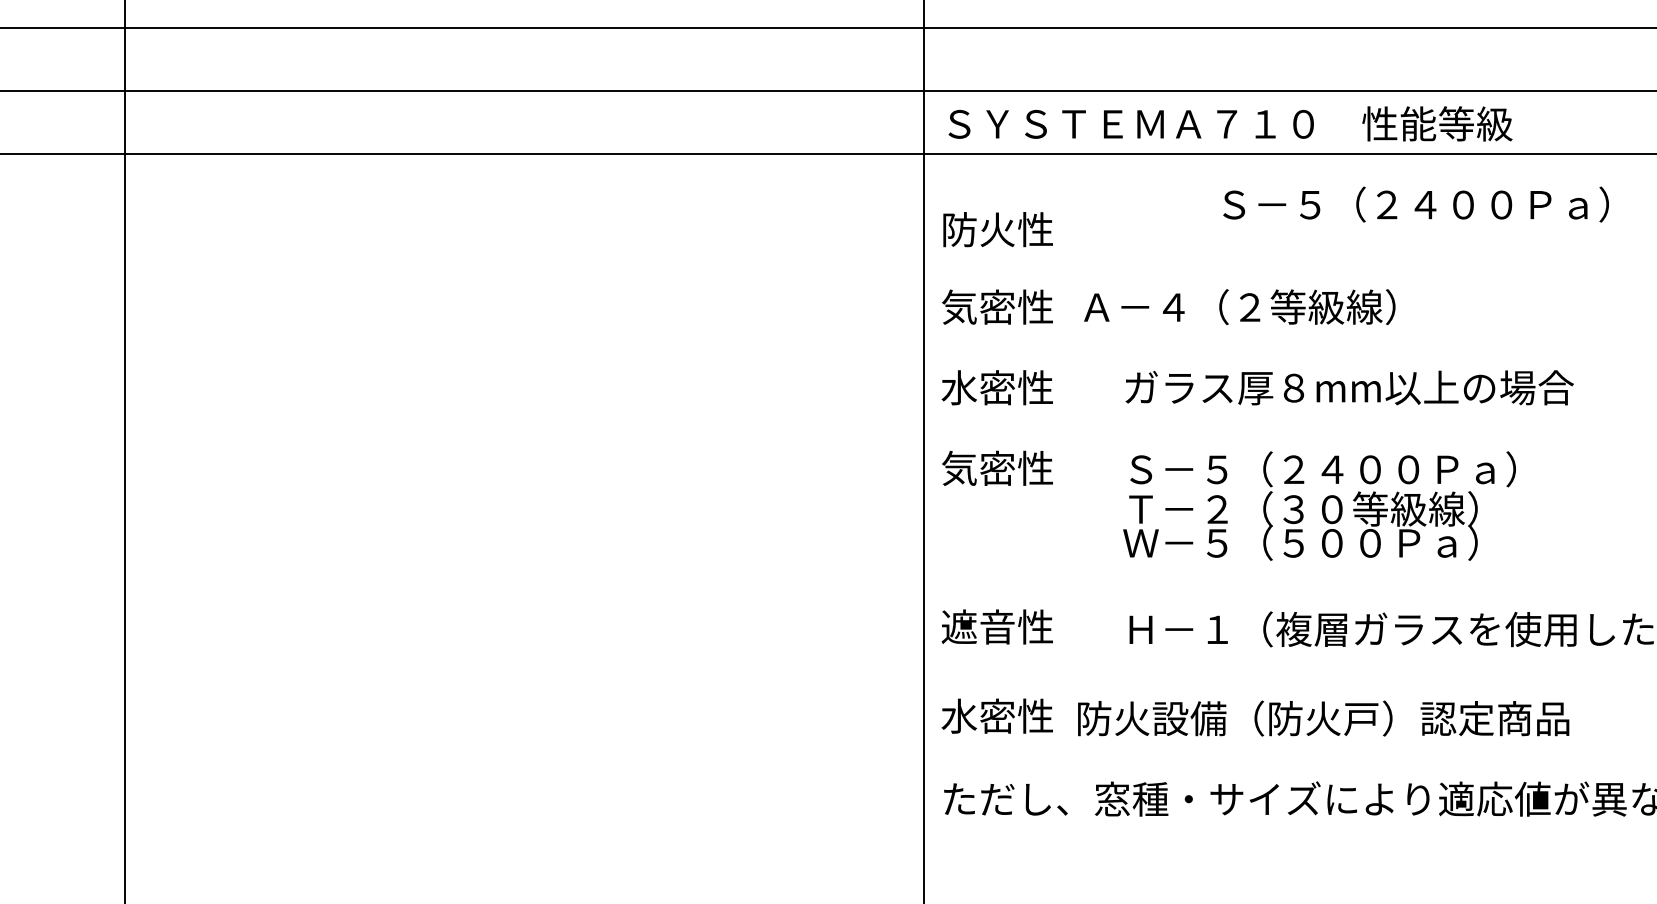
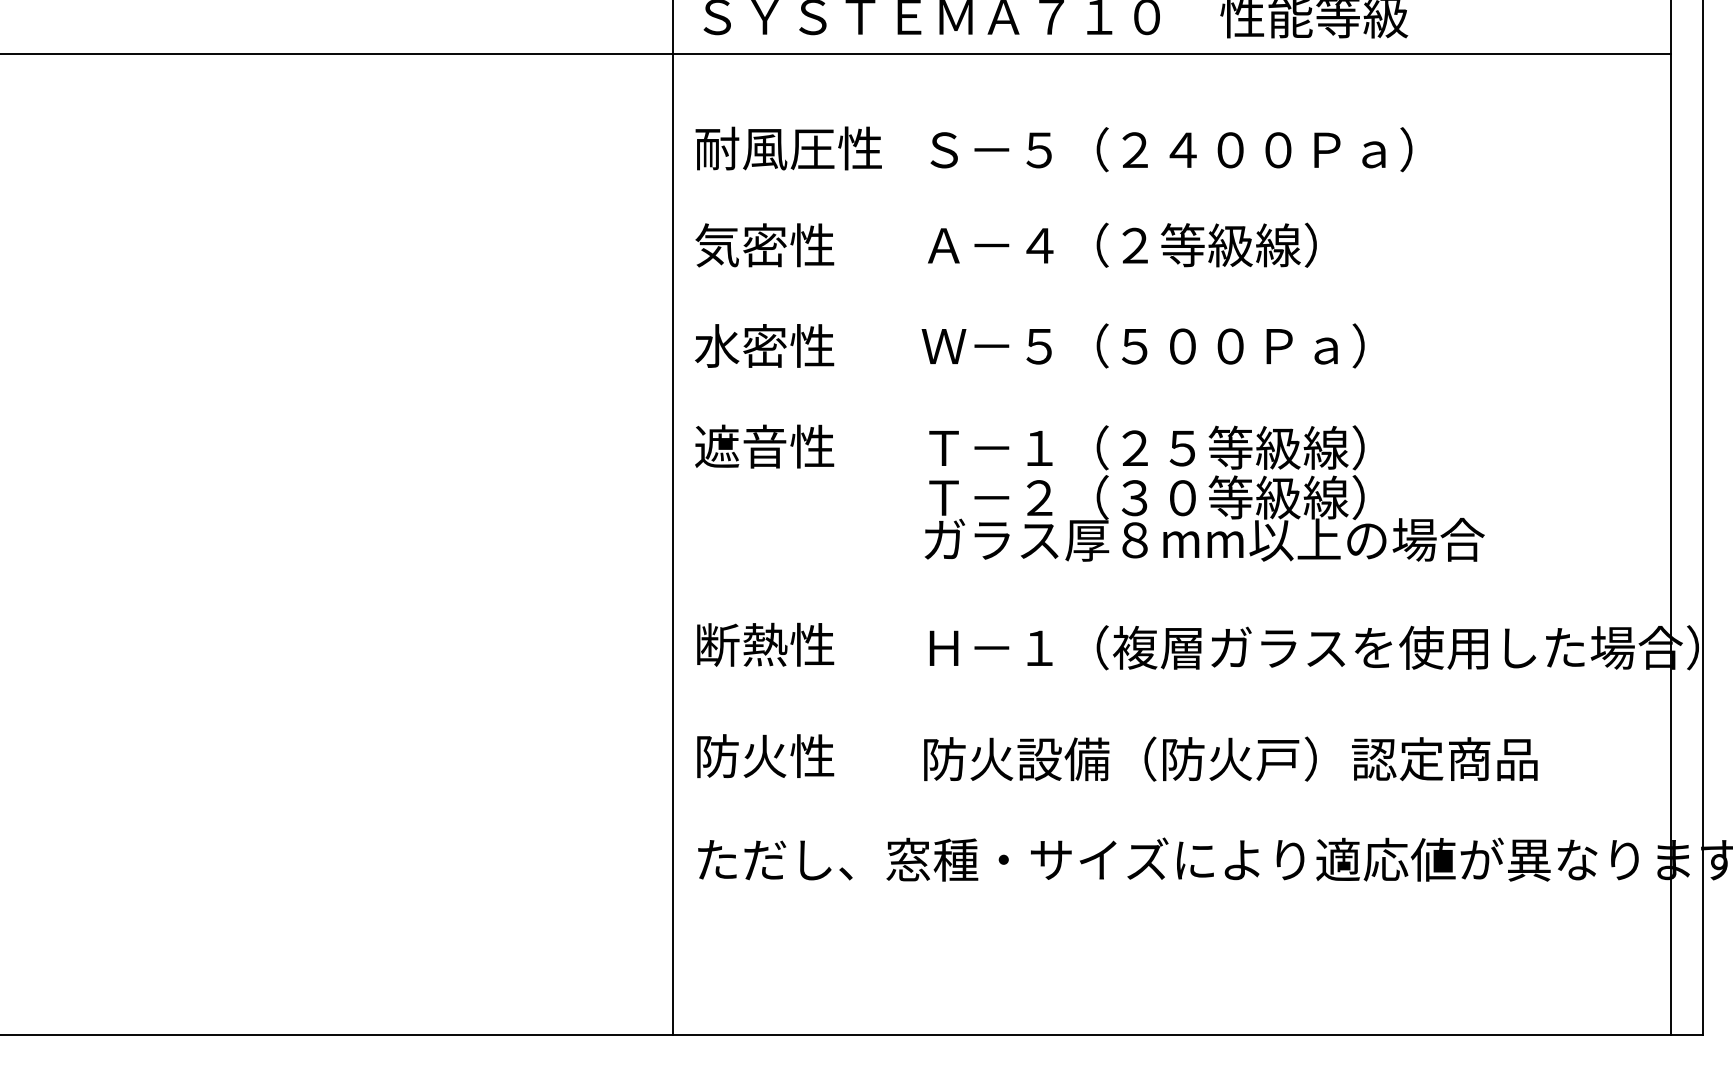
text: (1415, 204) -> (1170, 149), moved
text: (1016, 229) -> (788, 148), 防火性 -> 耐風圧性
text: (1239, 307) -> (1122, 245), moved
text: (1348, 387) -> (1203, 345), ガラス厚８mm以上の場合 -> Ｗ－５（５００Ｐａ）
text: (977, 467) -> (739, 445), 気密性 -> 遮音性
text: (1322, 469) -> (1170, 448), Ｓ－５（２４００Ｐａ） -> Ｔ－１（２５等級線）
text: (1348, 542) -> (1203, 539), Ｗ－５（５００Ｐａ） -> ガラス厚８mm以上の場合
text: (978, 626) -> (741, 644), 遮音性 -> 断熱性
text: (977, 715) -> (739, 755), 水密性 -> 防火性
text: (1323, 718) -> (1230, 759), moved

